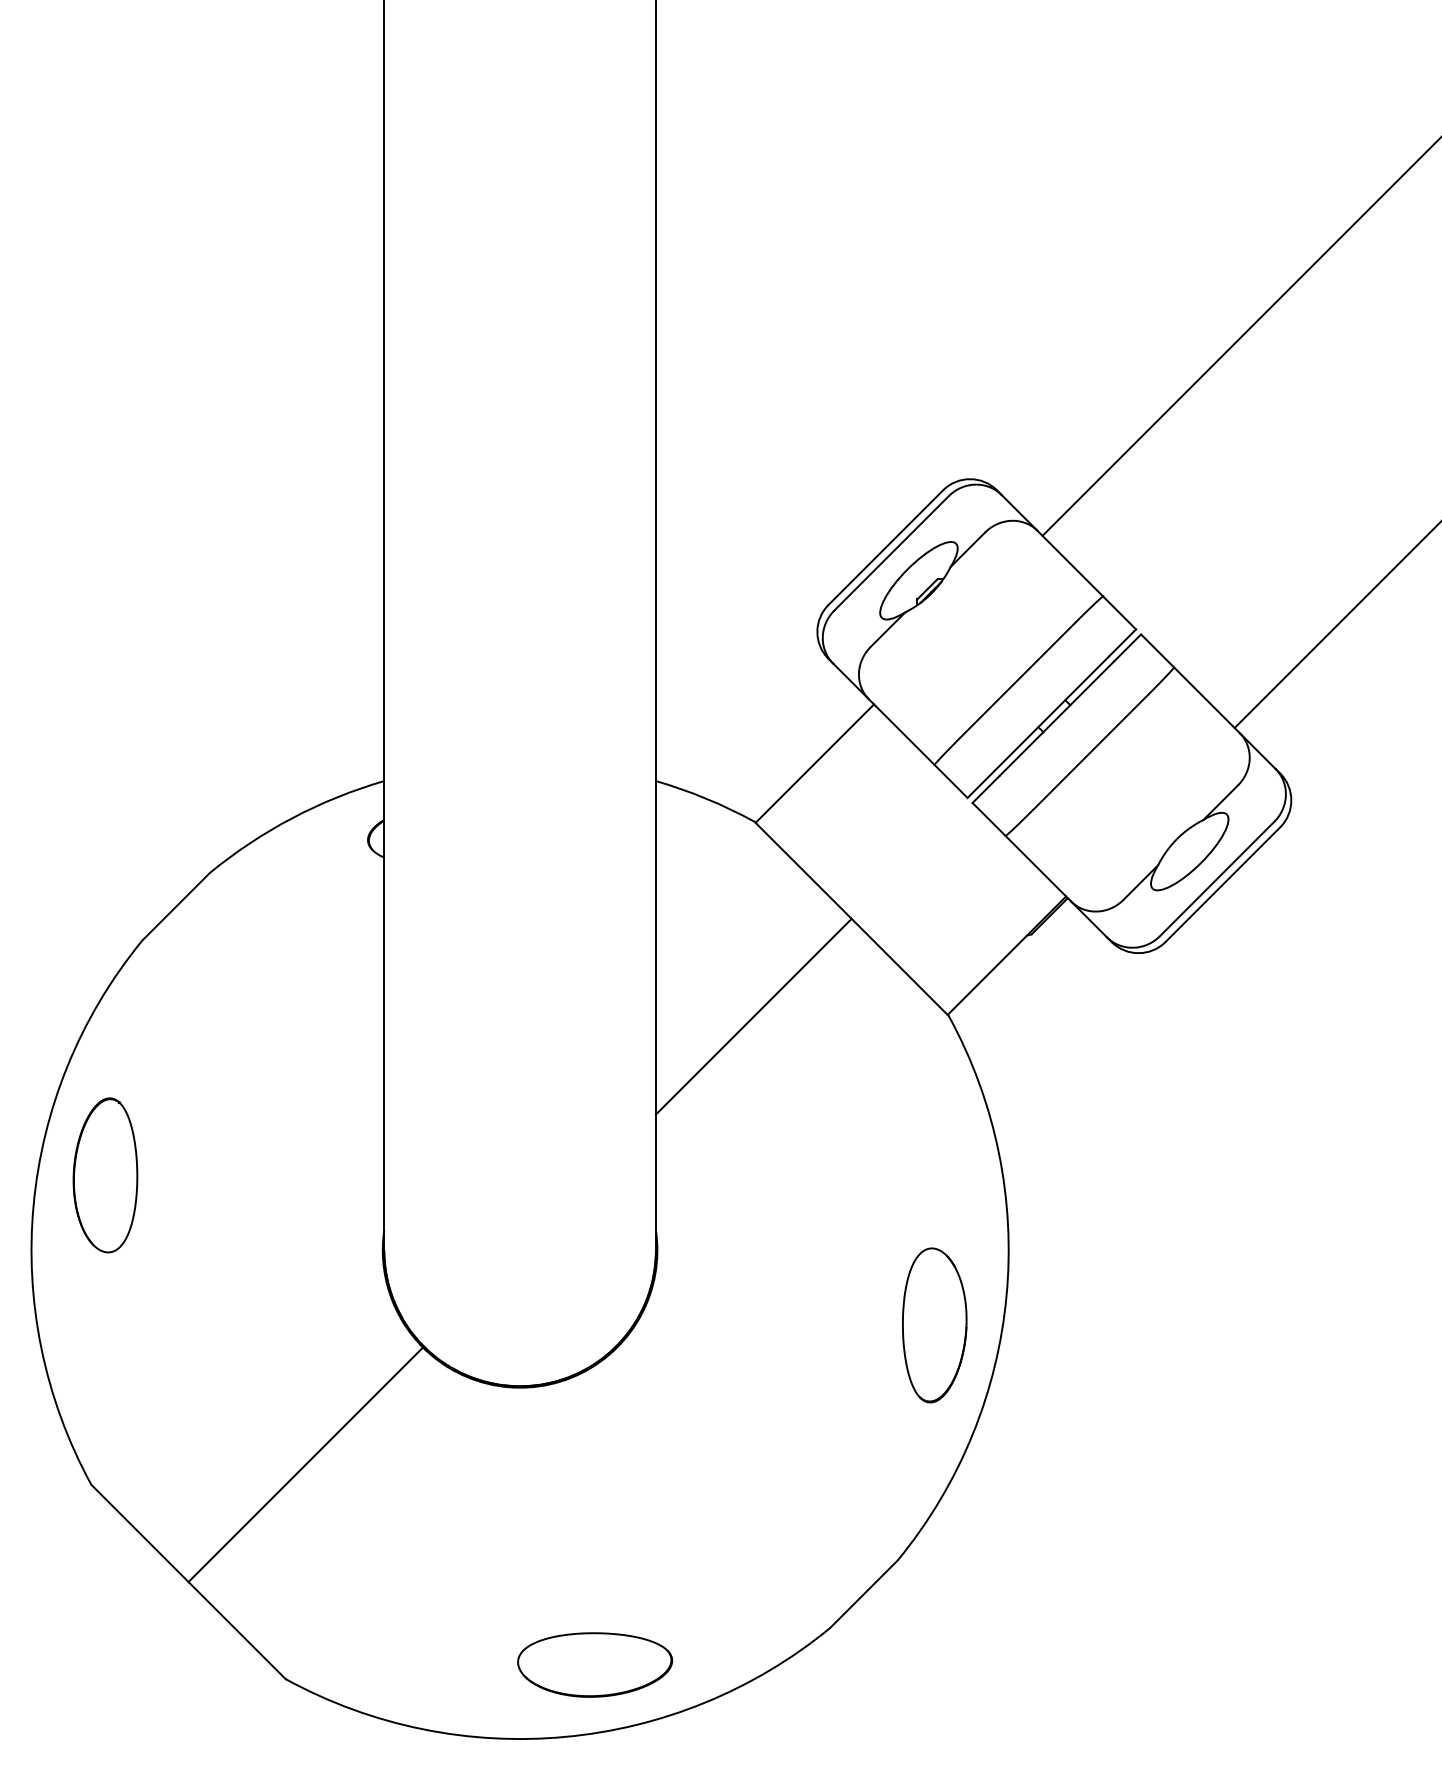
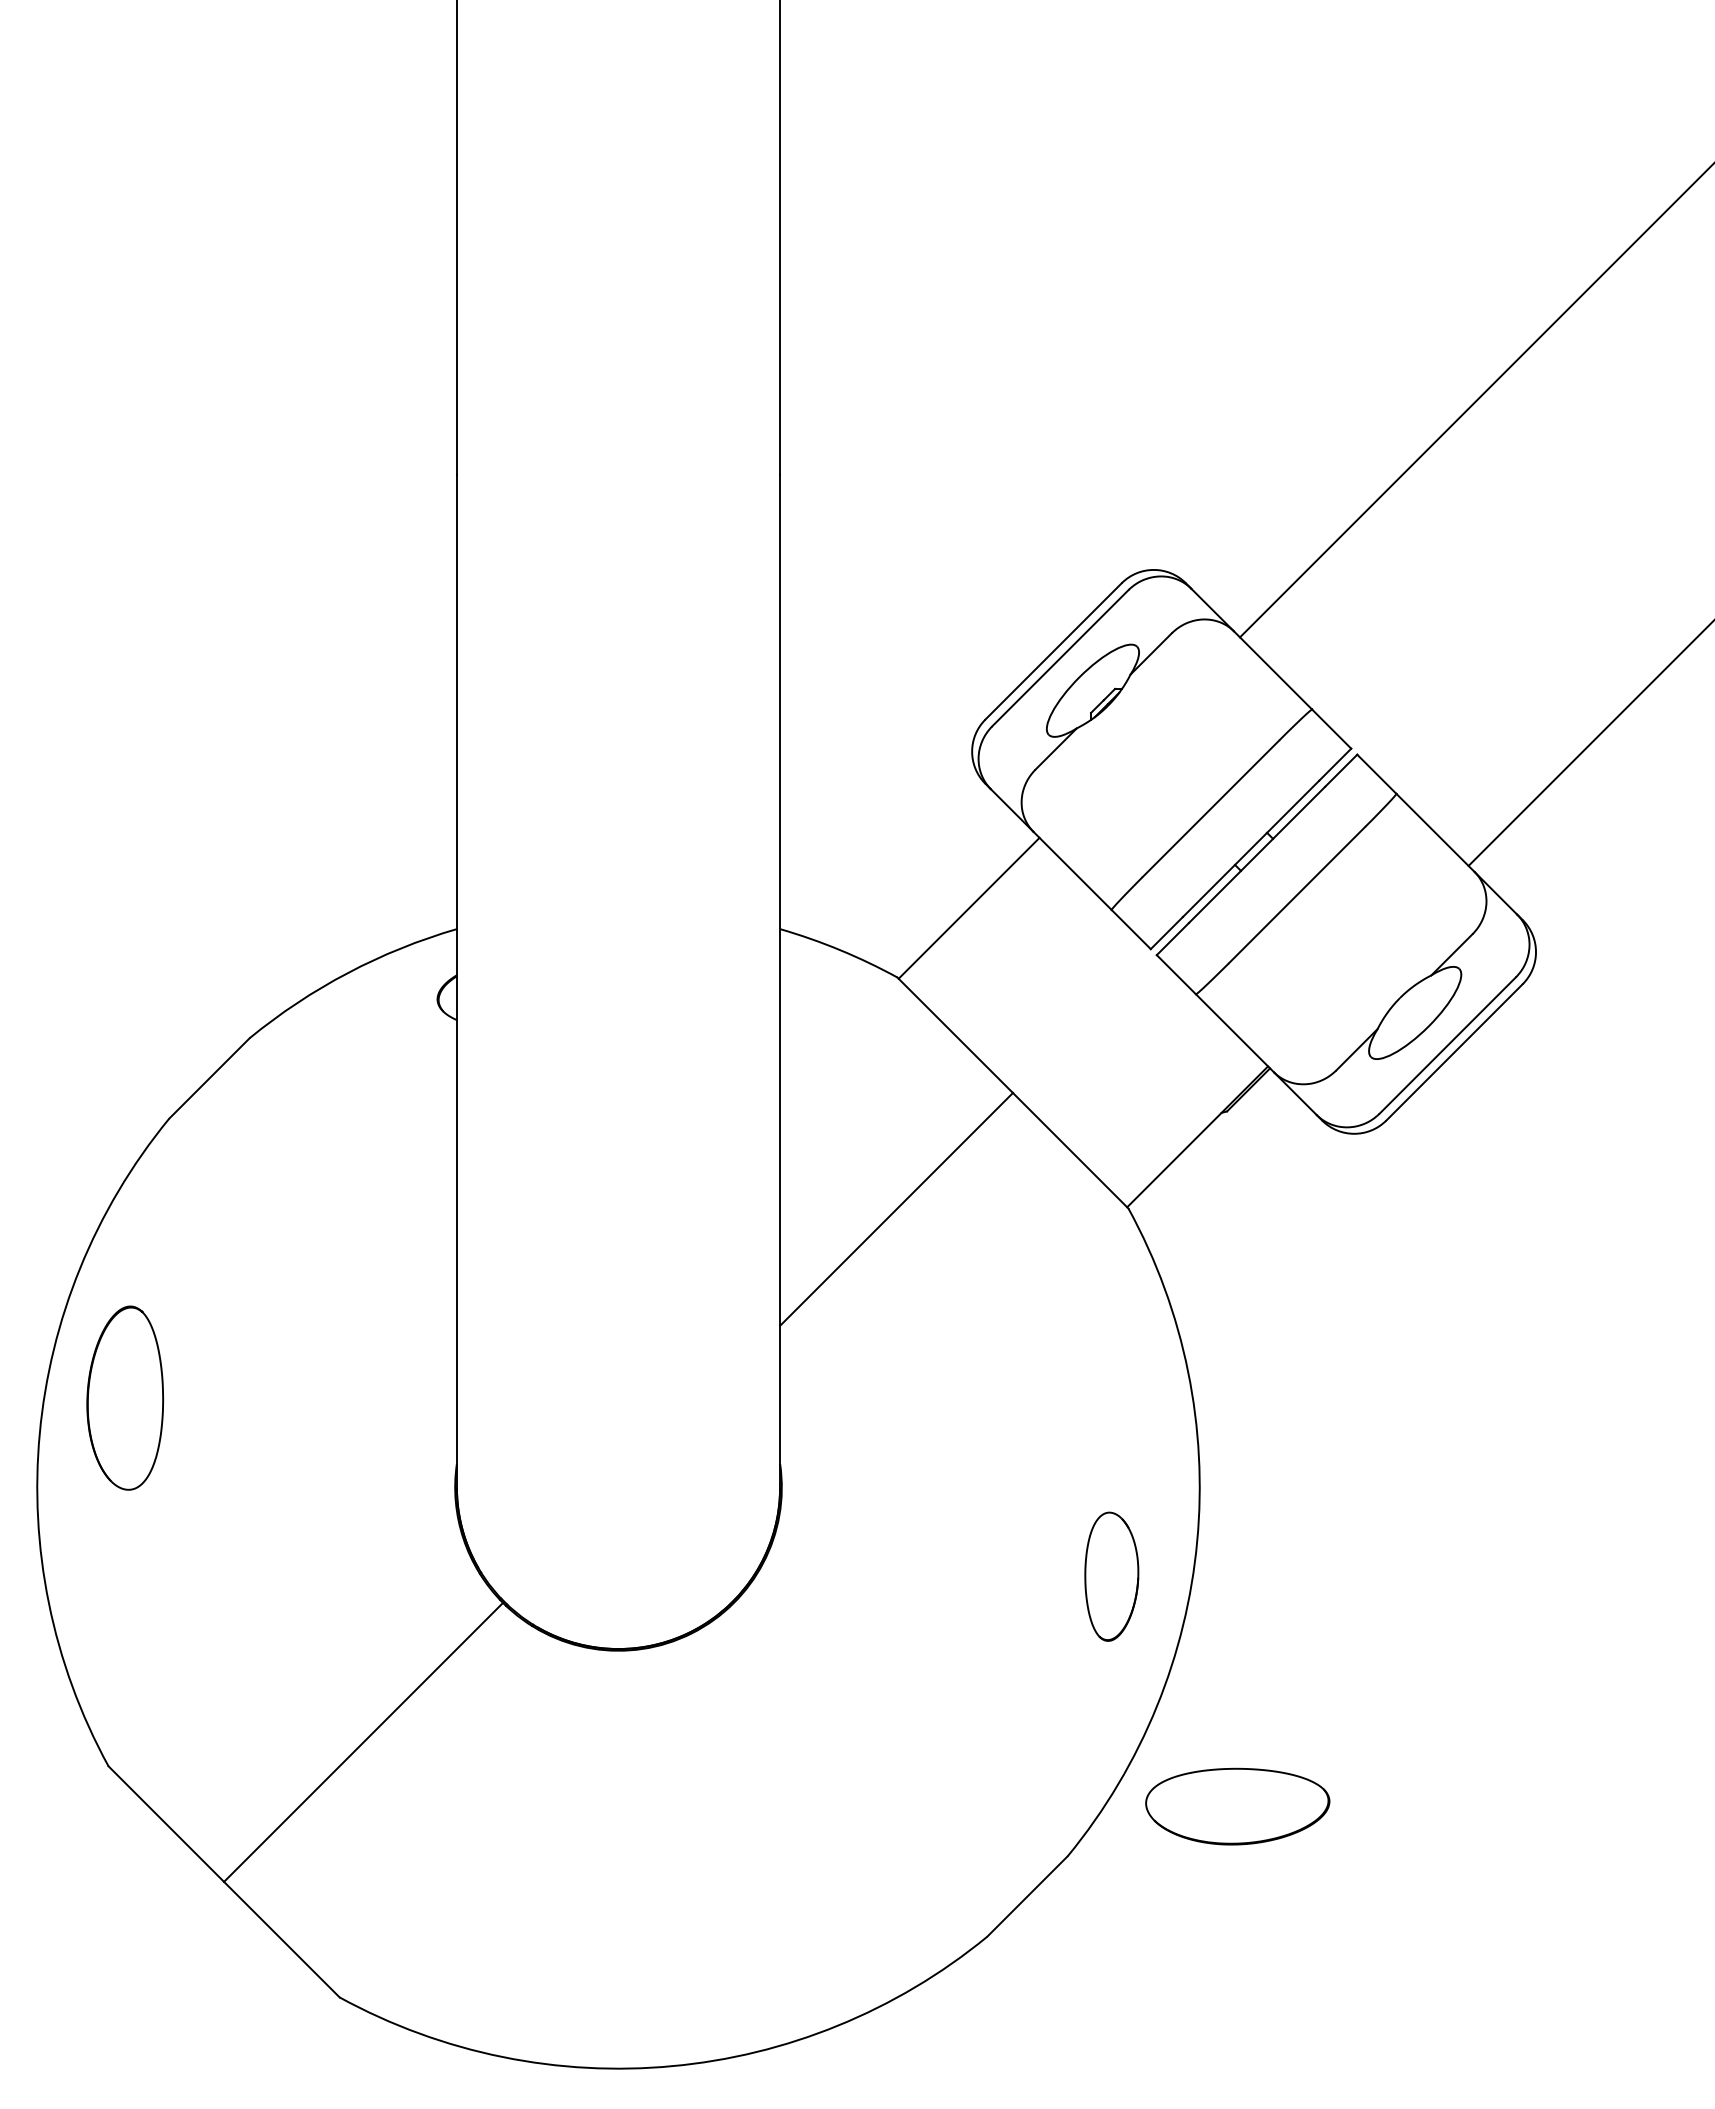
part: (934, 1325) -> (1111, 1576), size x0.7
part: (594, 1664) -> (1237, 1806), moved

